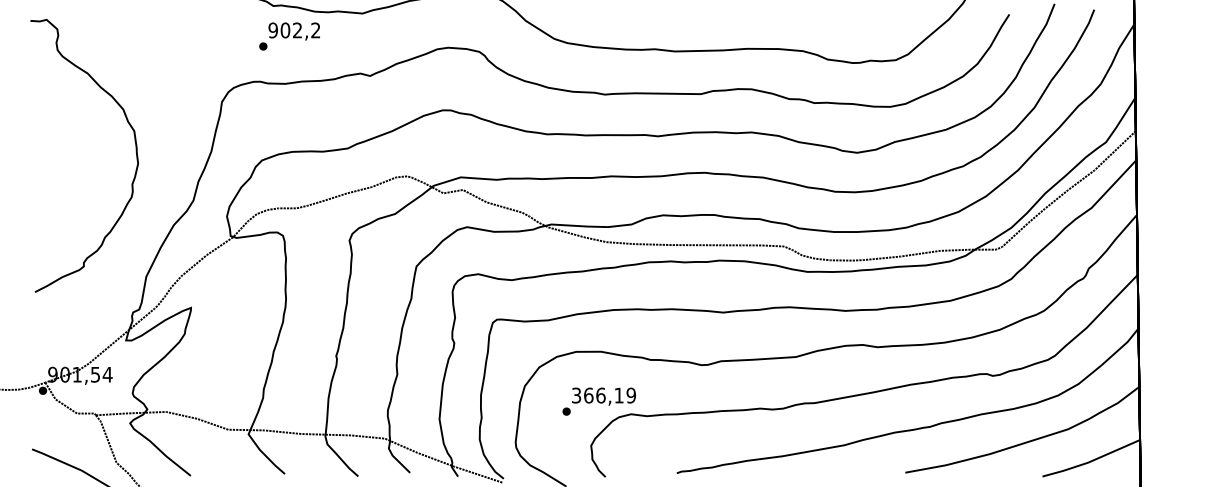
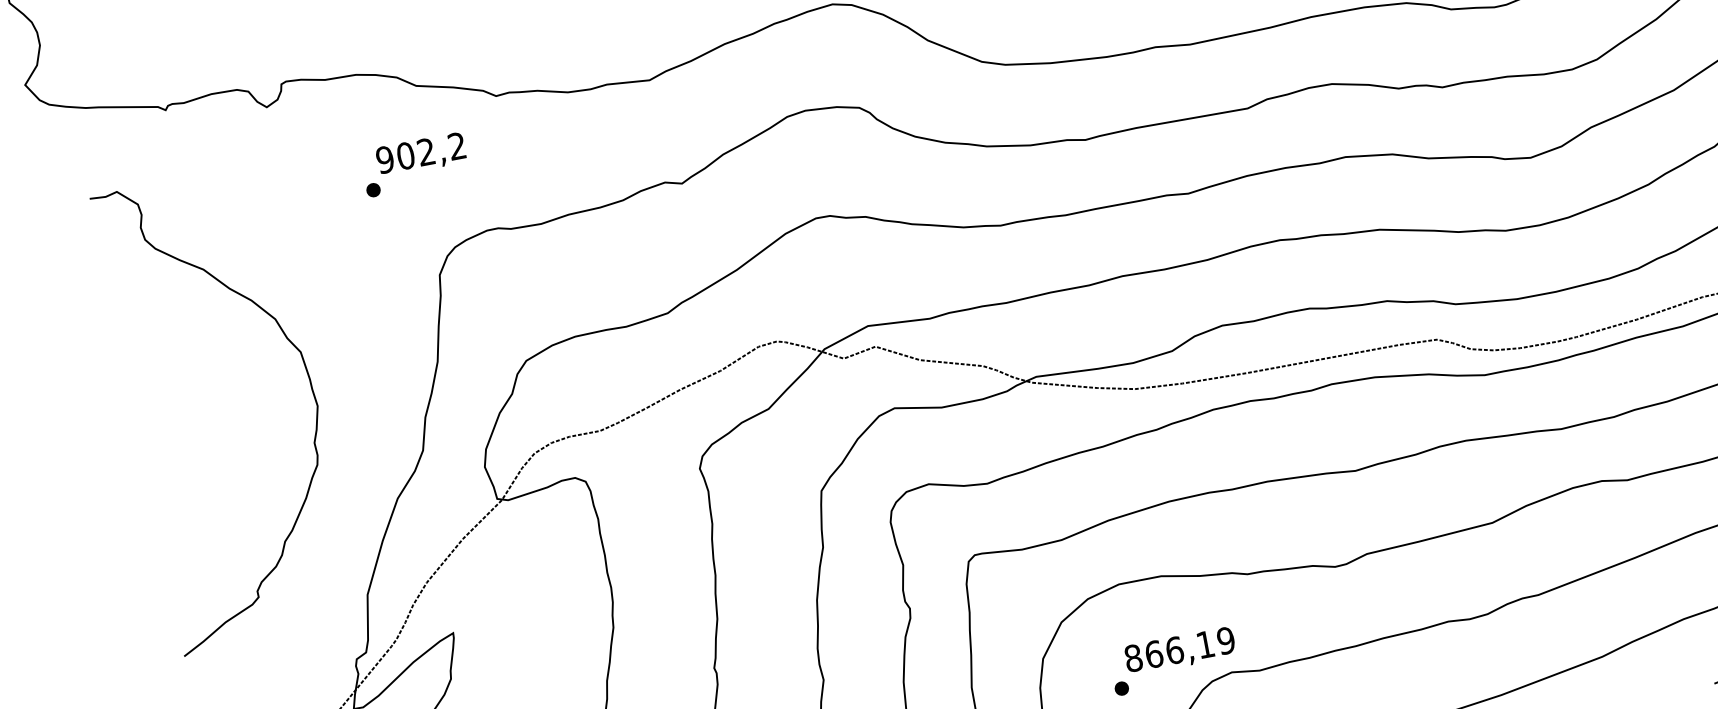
text: (289, 36) -> (414, 164), moved
text: (576, 395) -> (1133, 658), 366,19 -> 866,19

